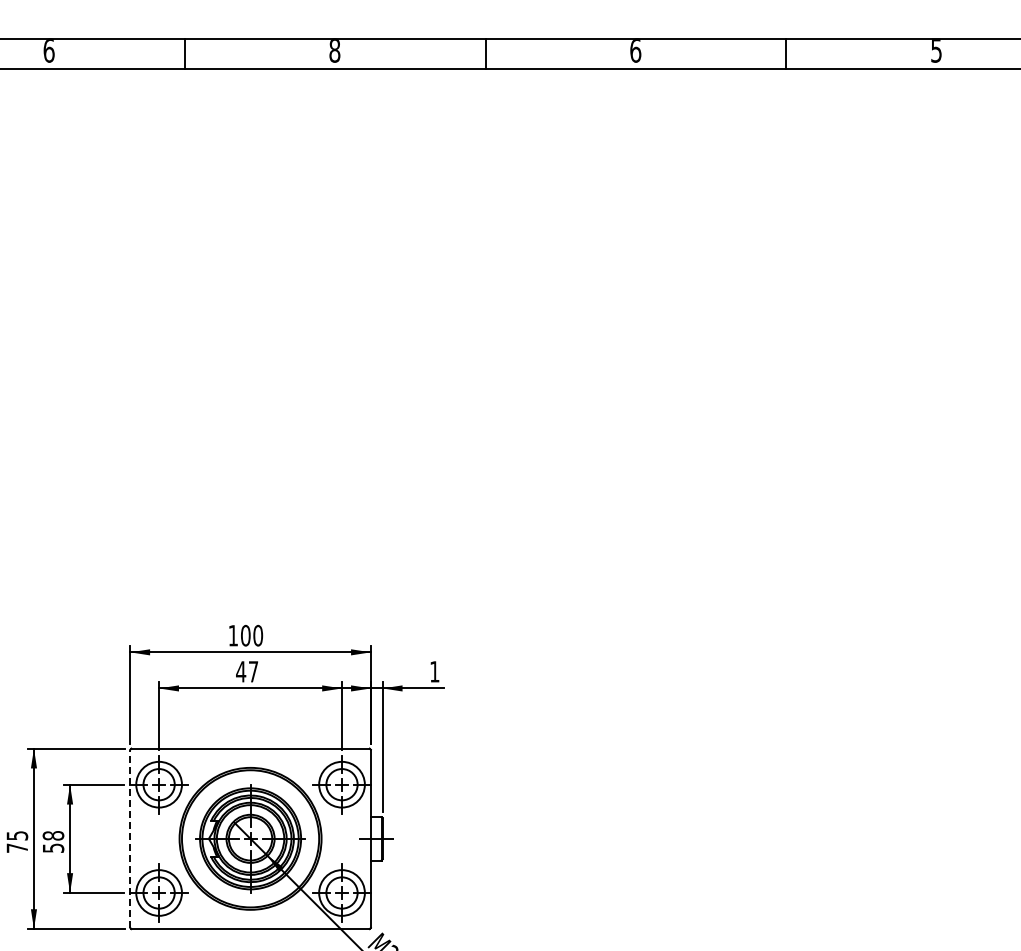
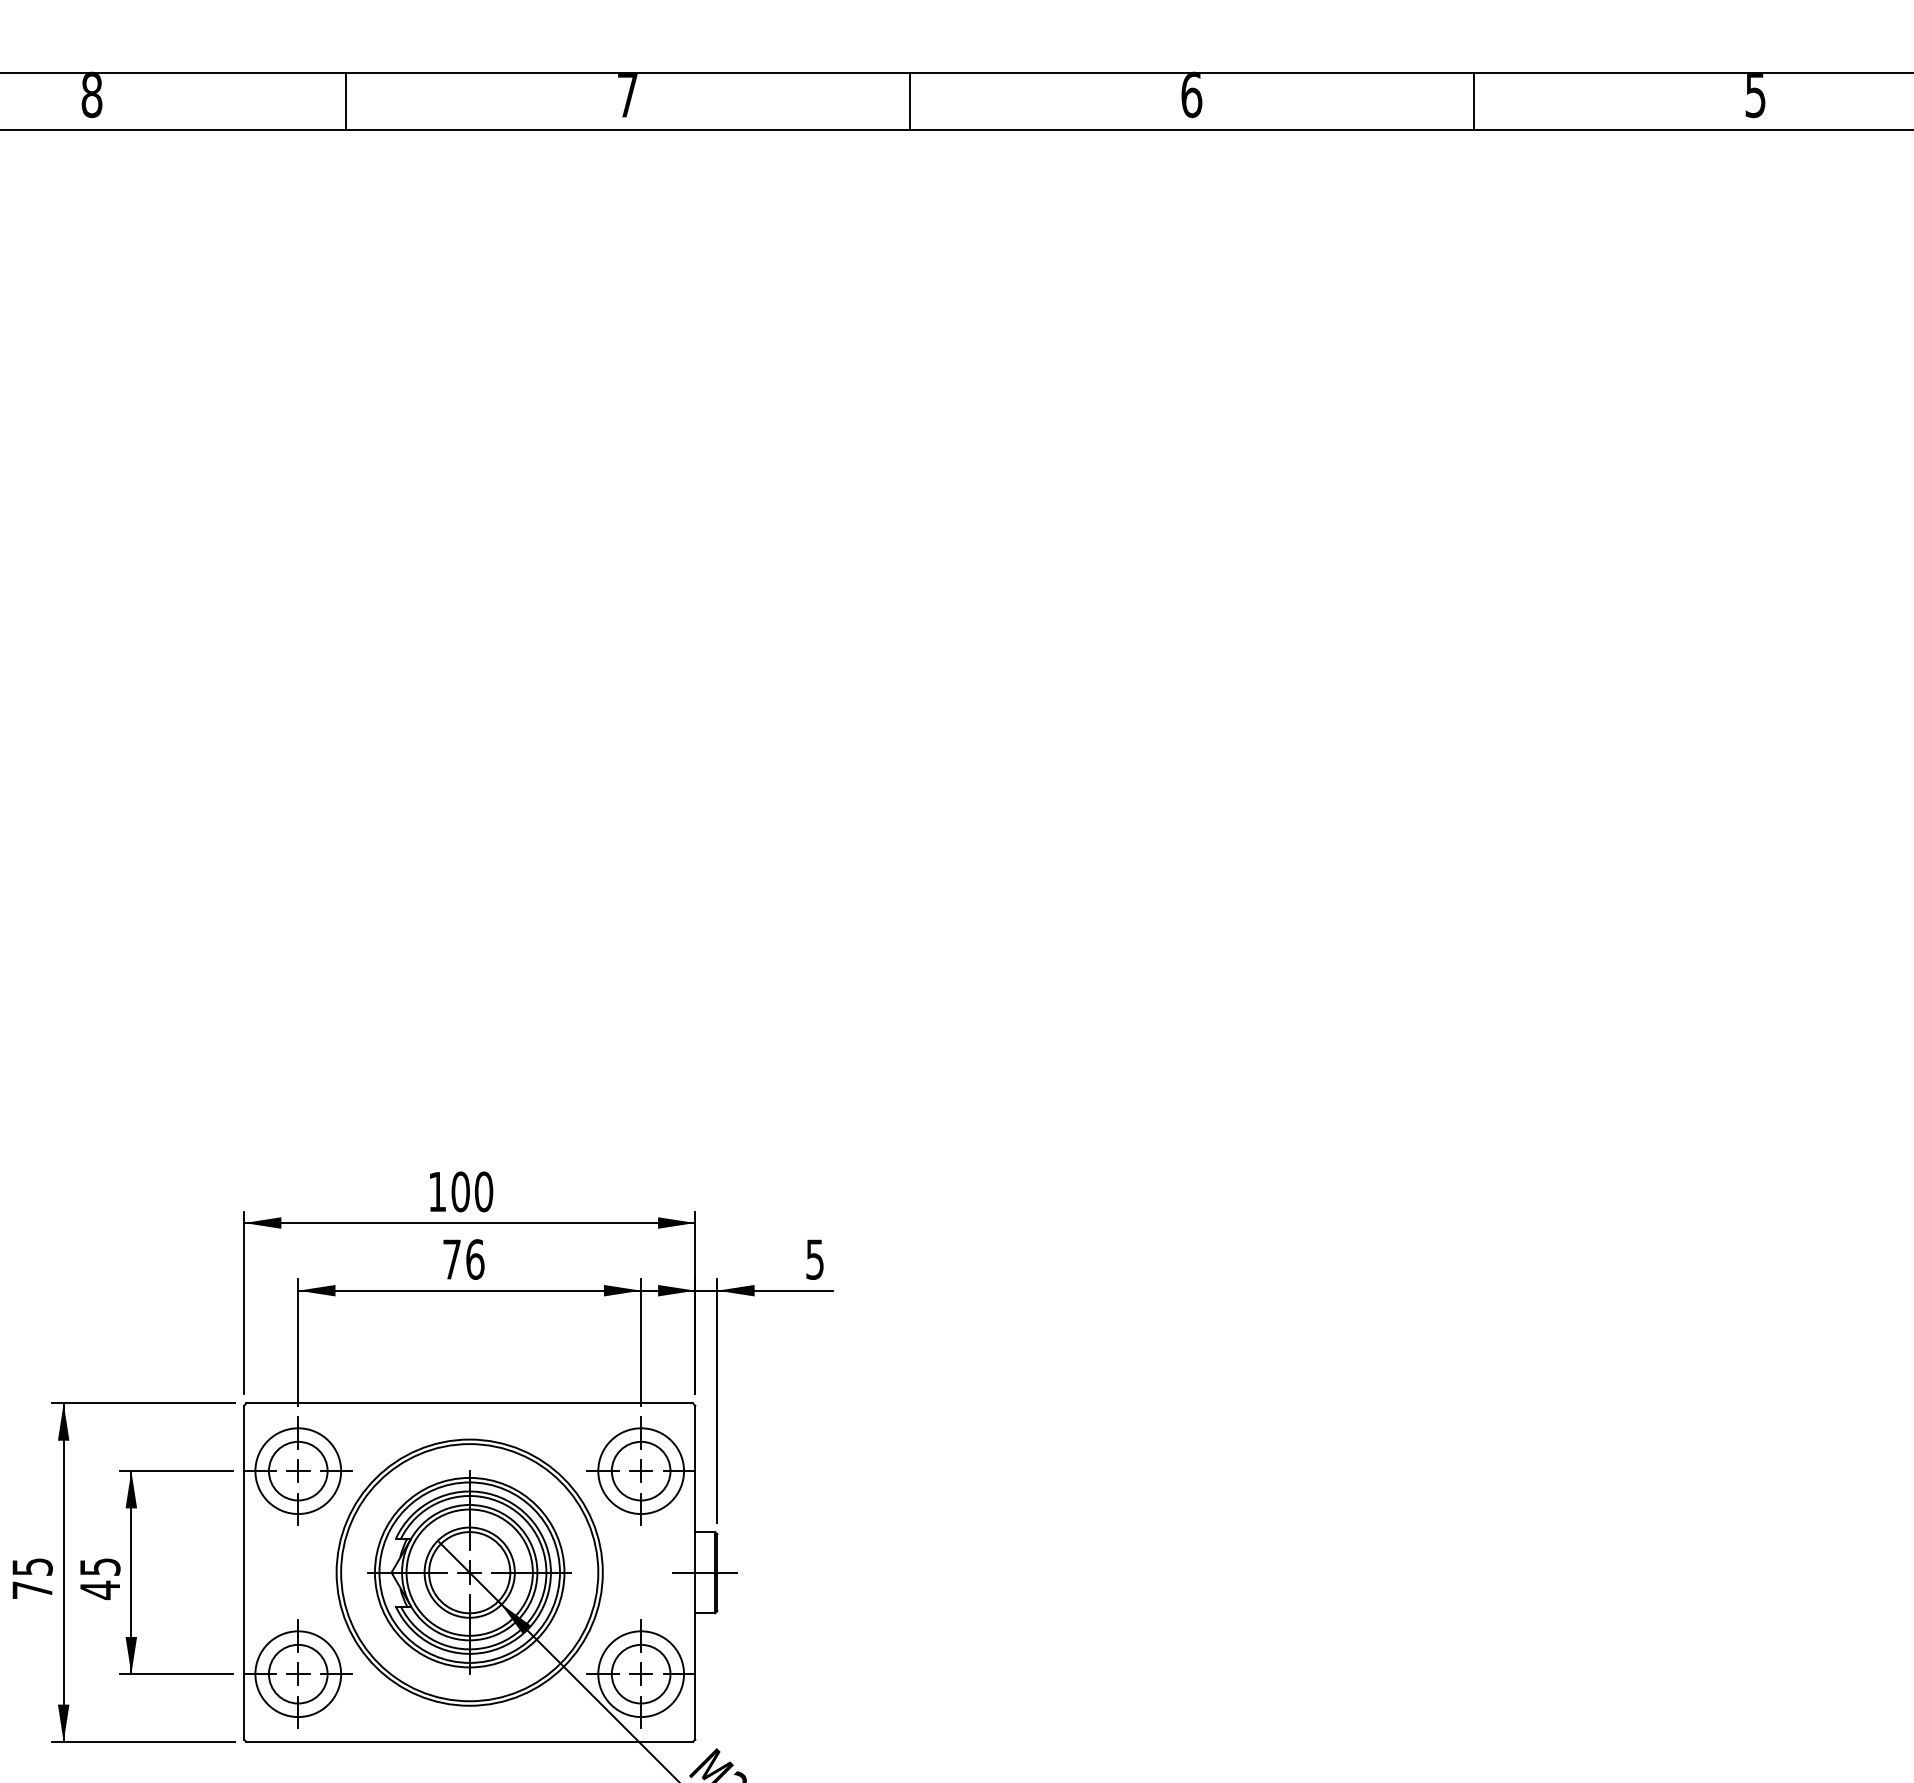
text: (48, 51) -> (90, 96), 6 -> 8
text: (334, 51) -> (627, 96), 8 -> 7
text: (247, 671) -> (463, 1258), 47 -> 76
text: (434, 671) -> (814, 1258), 1 -> 5
line: (130, 838) -> (244, 1572), dashed -> solid
text: (53, 842) -> (100, 1579), 58 -> 45

